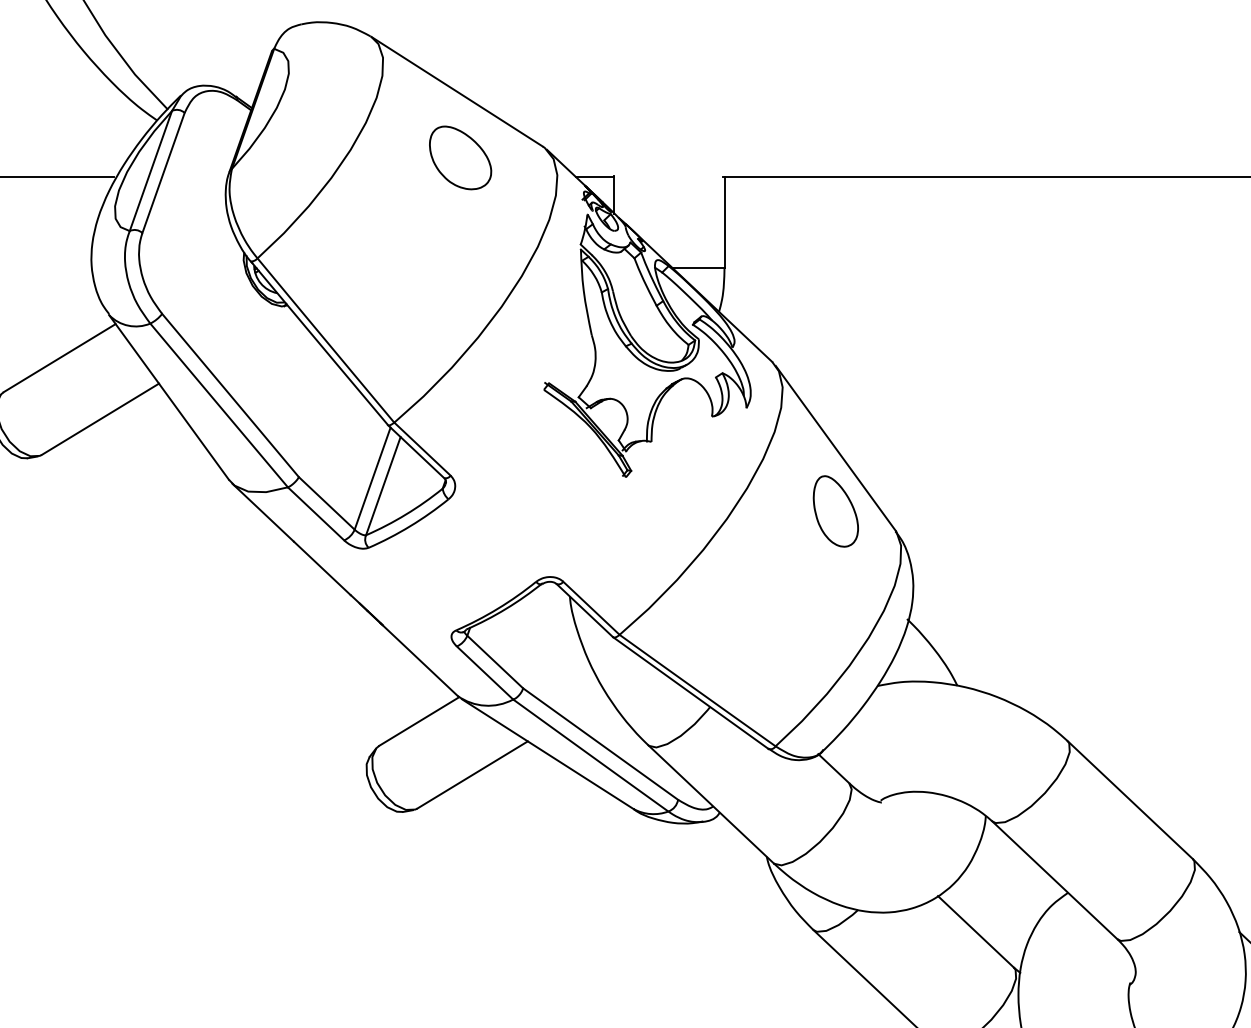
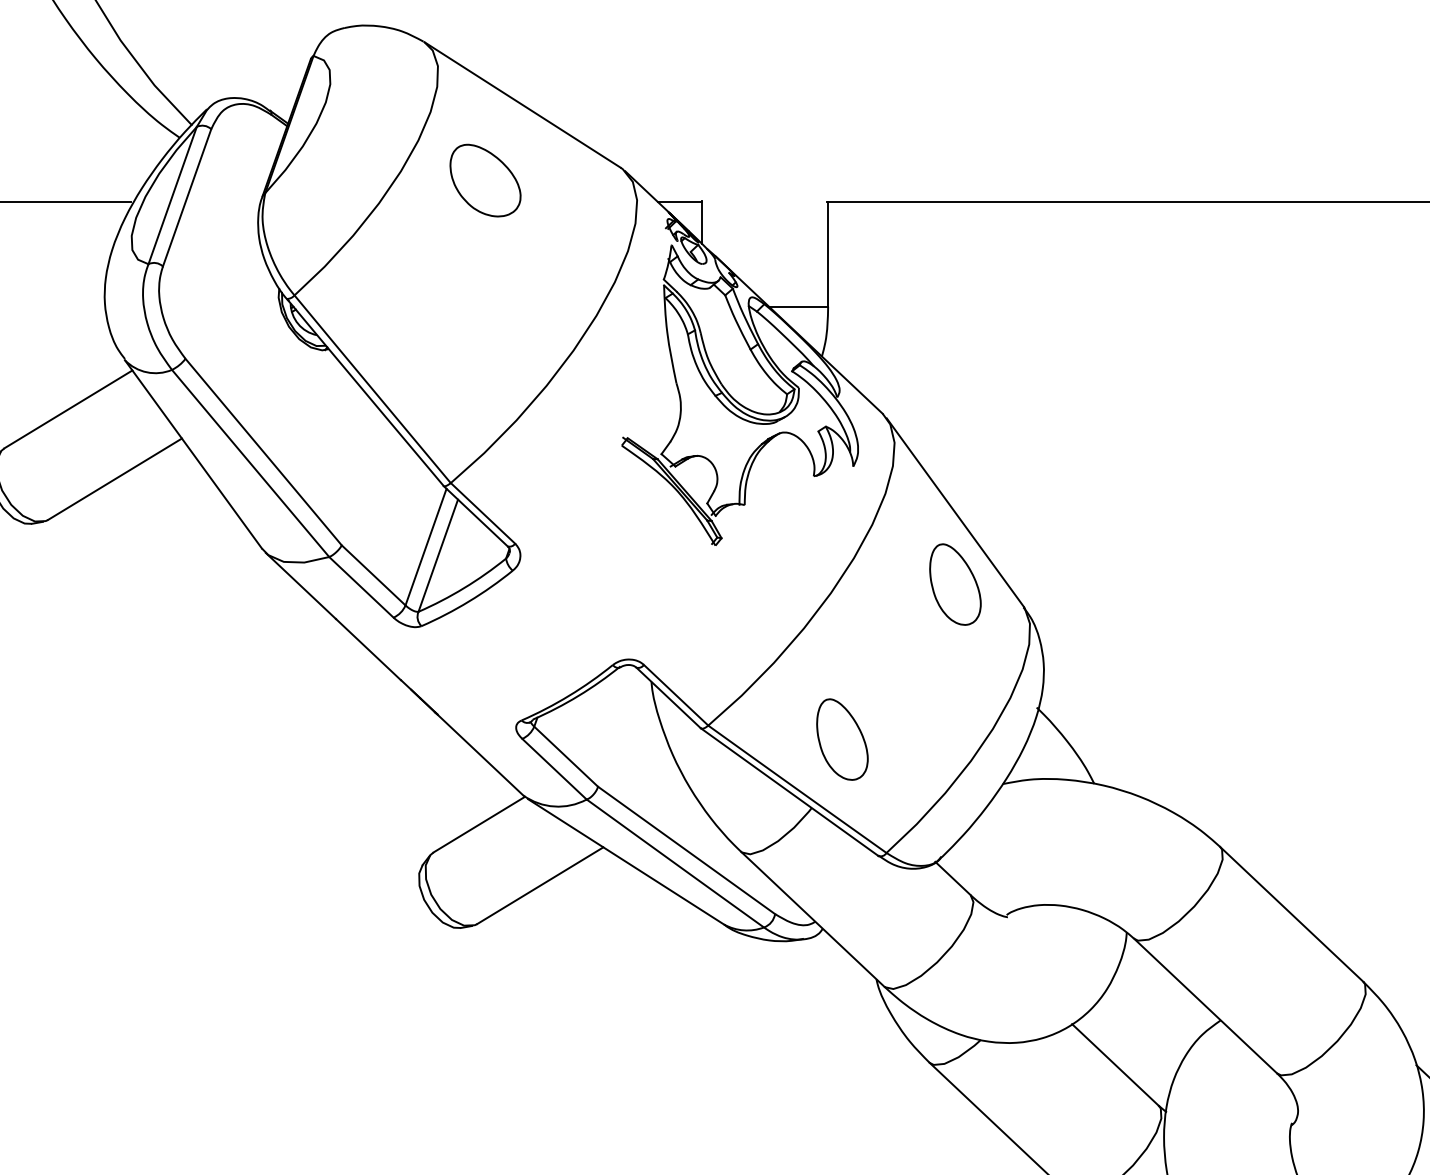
part: (460, 157) -> (485, 180), moved
part: (737, 647) -> (842, 739), added

